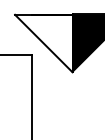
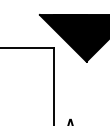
fill: (42, 42) -> (62, 37), added

